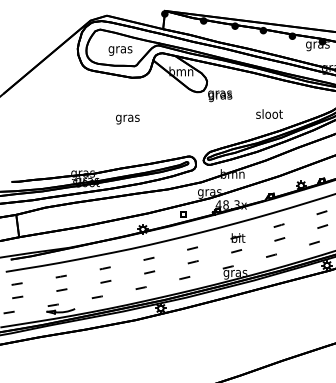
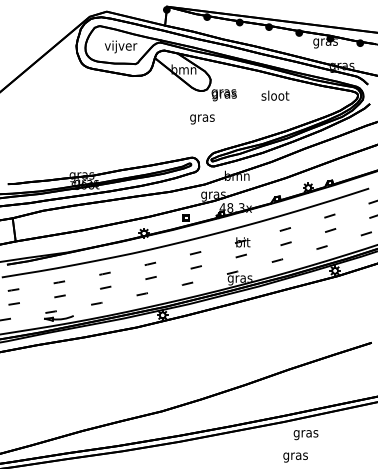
text: (120, 49) -> (120, 46), gras -> vijver
text: (269, 113) -> (275, 95), moved
text: (127, 119) -> (202, 119), moved

